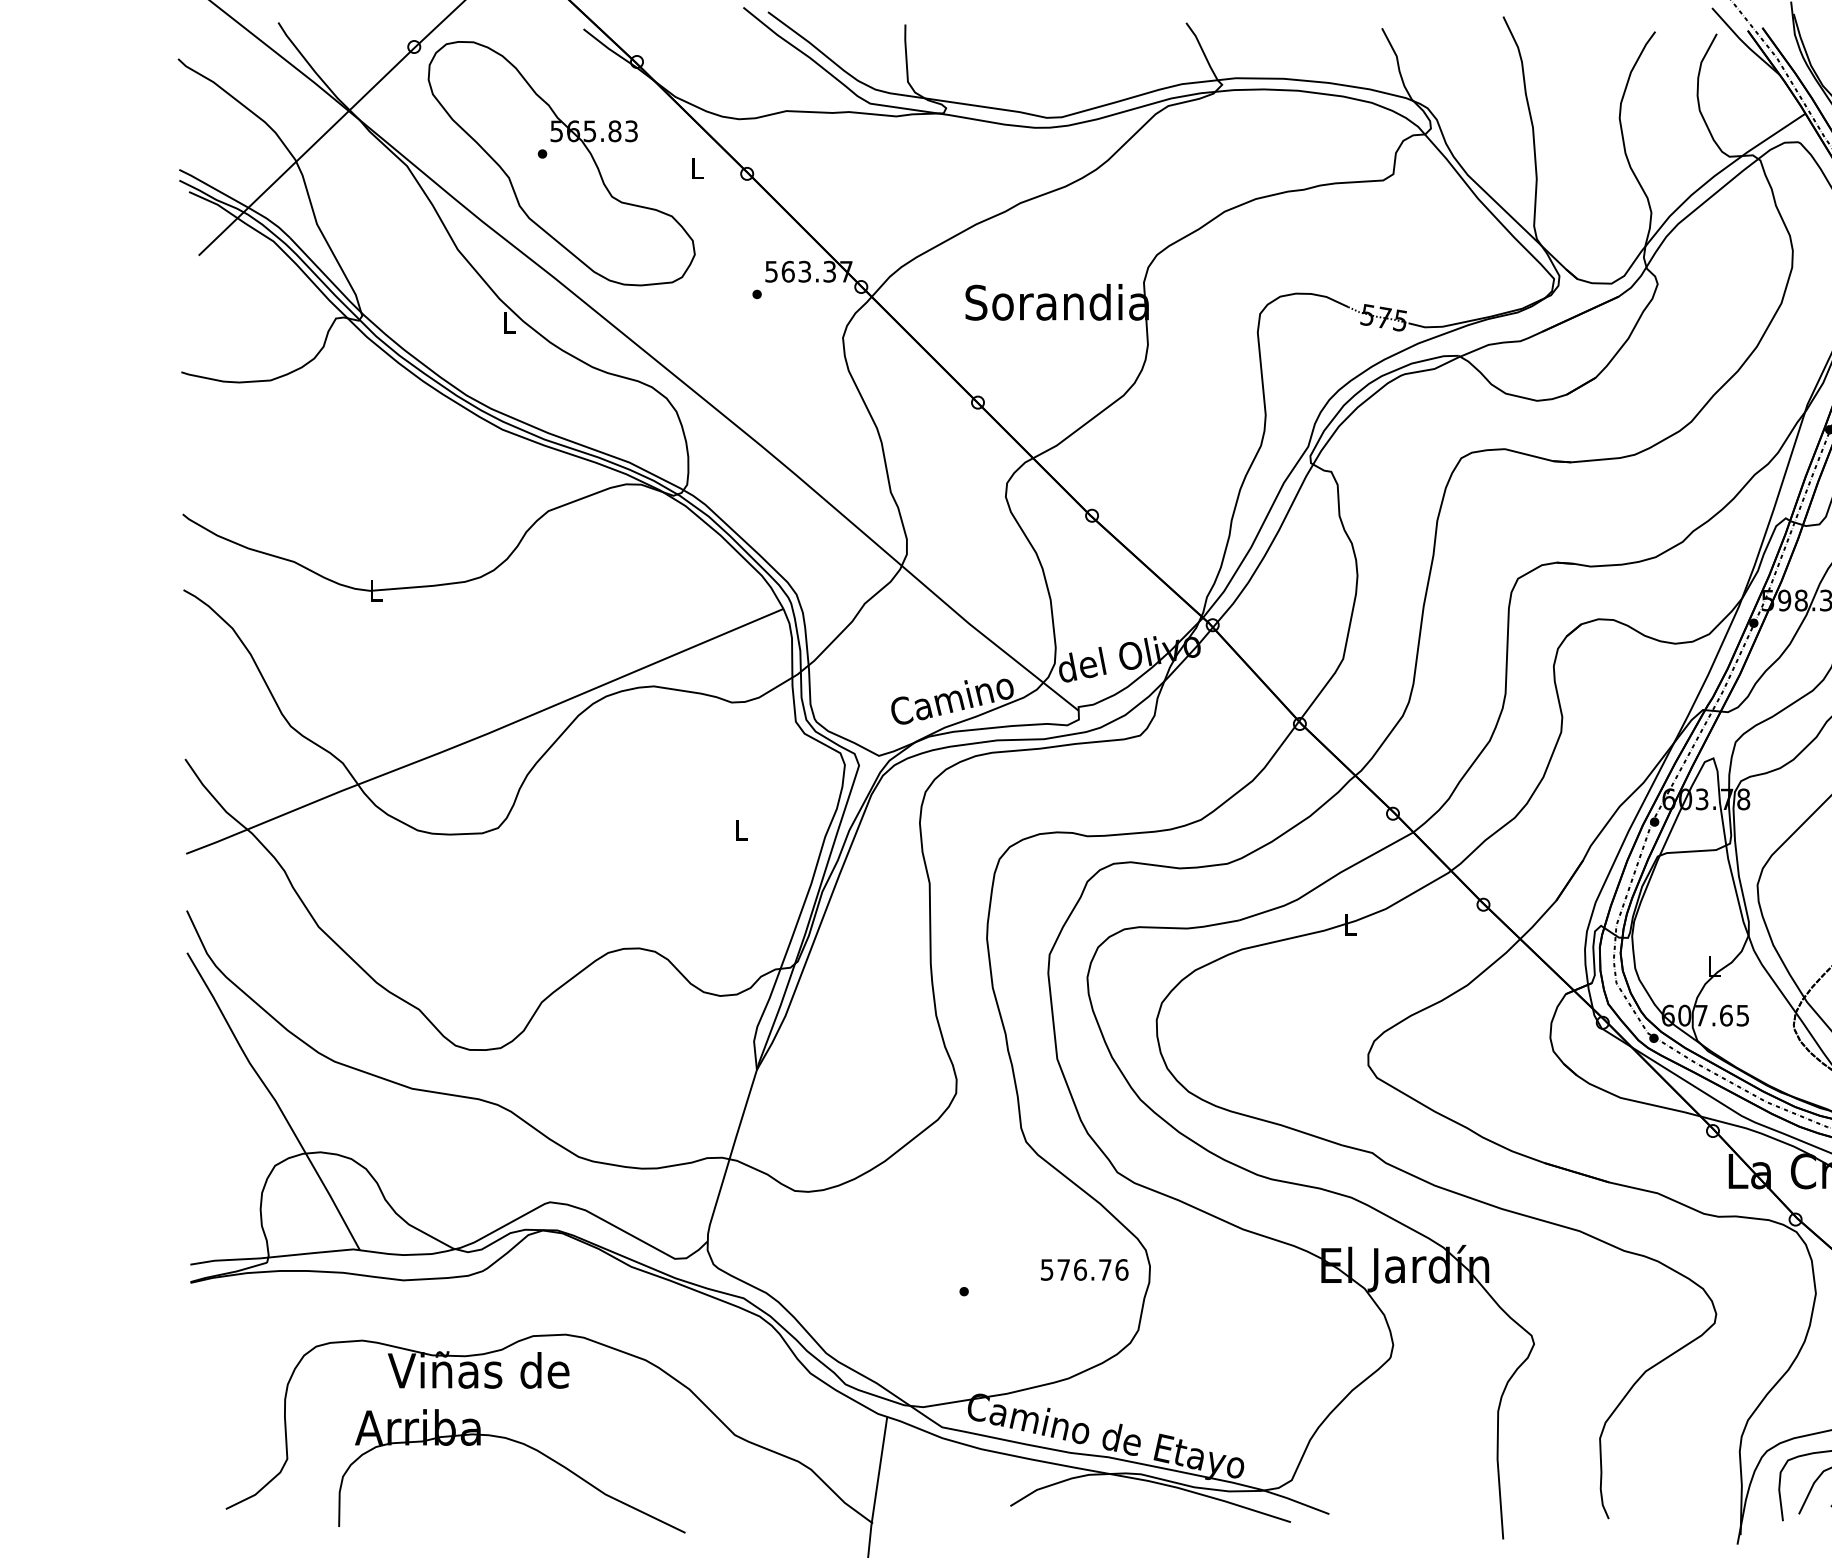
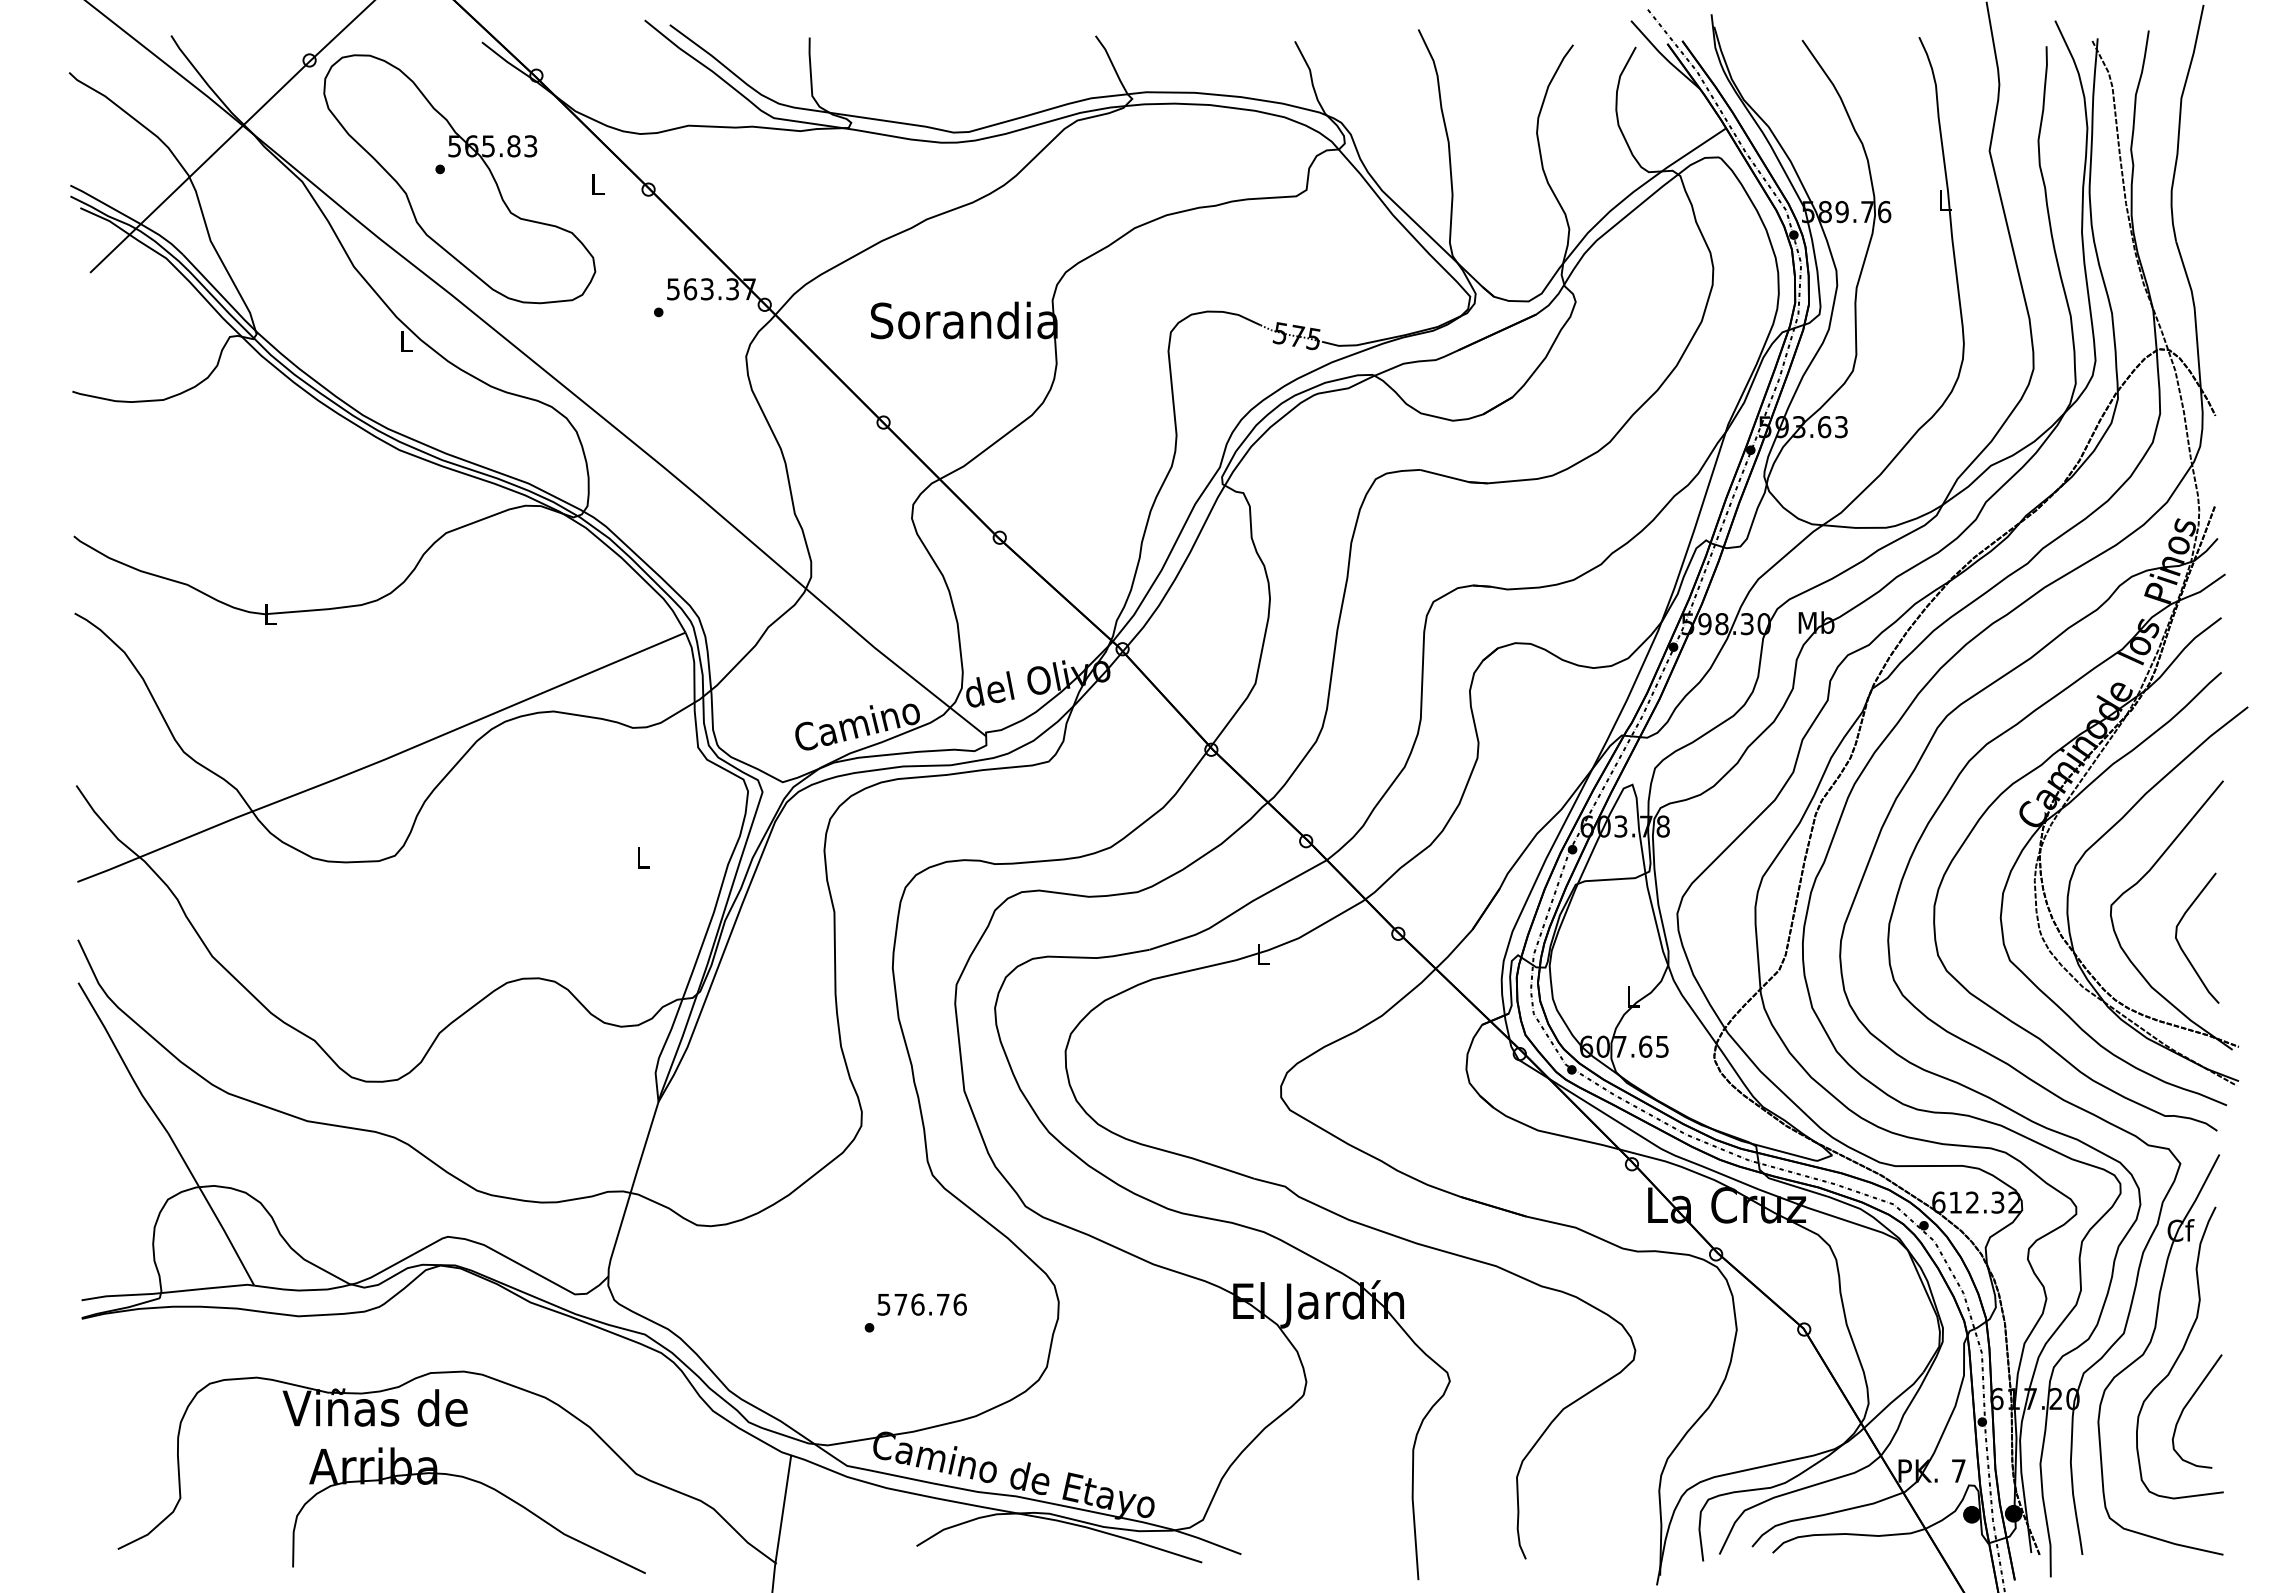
text: (1083, 1269) -> (921, 1304), moved
part: (524, 1445) -> (481, 1484), moved

